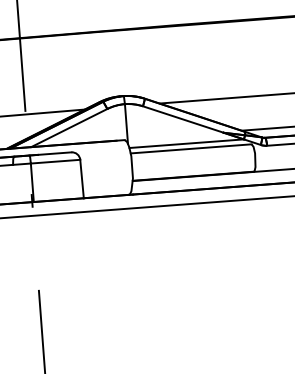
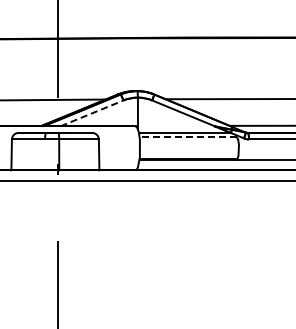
line: (69, 128) -> (92, 113), solid -> dashed
line: (191, 149) -> (188, 137), solid -> dashed

